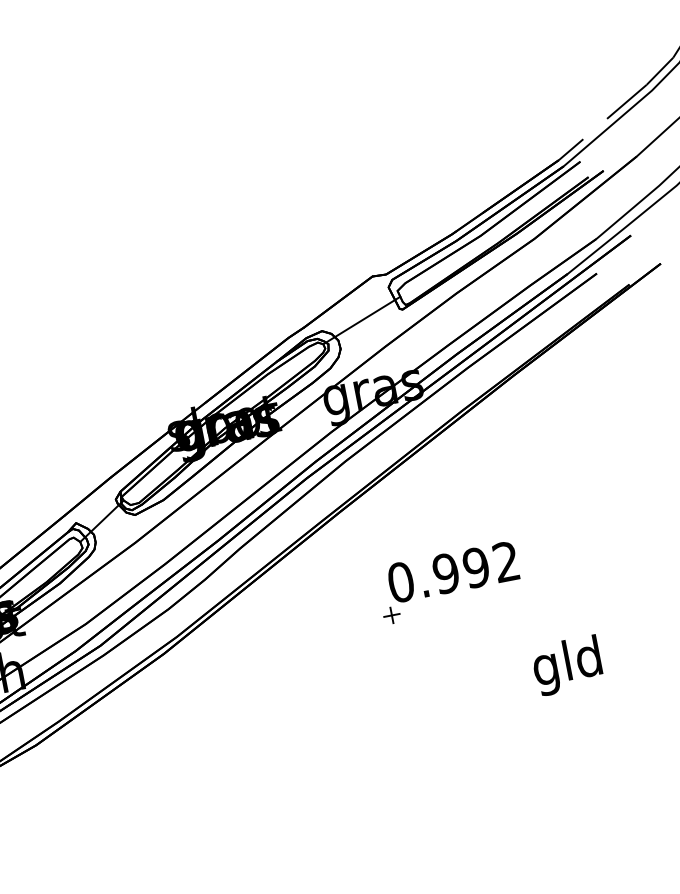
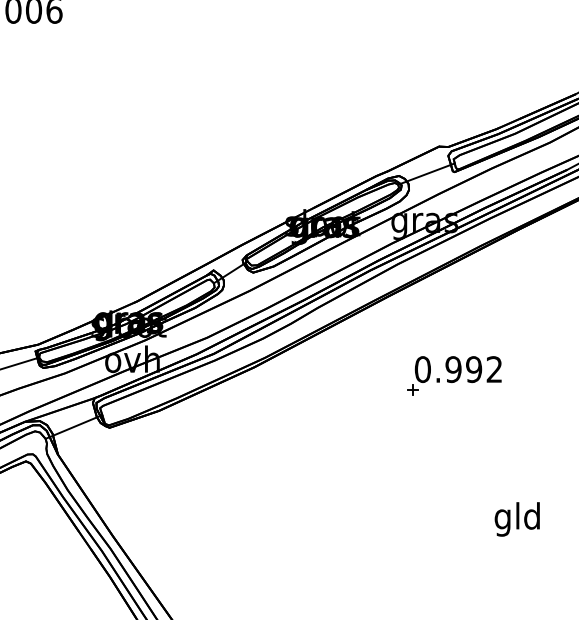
part: (449, 582) -> (454, 375), moved
text: (566, 666) -> (516, 519), moved

